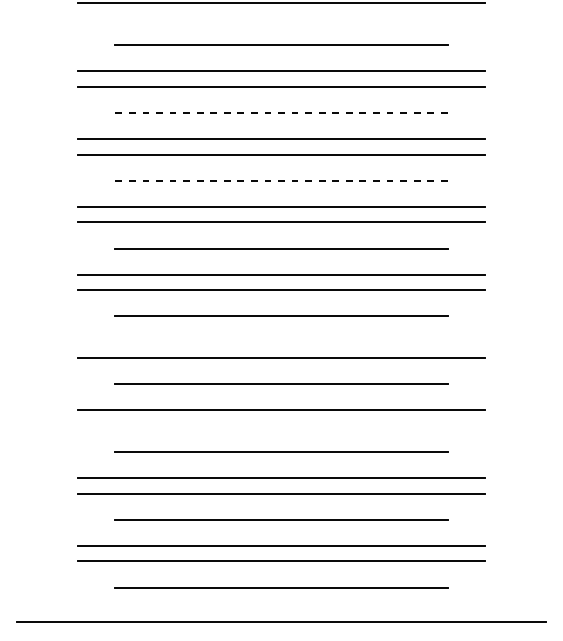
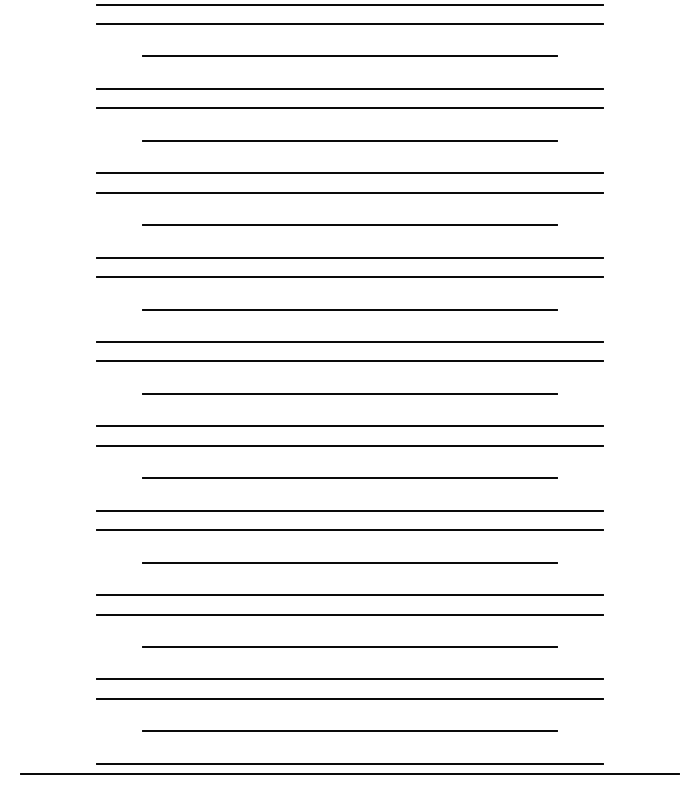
line: (281, 18) -> (349, 23), added
line: (281, 112) -> (350, 140), dashed -> solid
line: (281, 181) -> (350, 225), dashed -> solid
line: (281, 342) -> (349, 426), added
line: (281, 426) -> (349, 530), added
line: (281, 613) -> (349, 763), added

